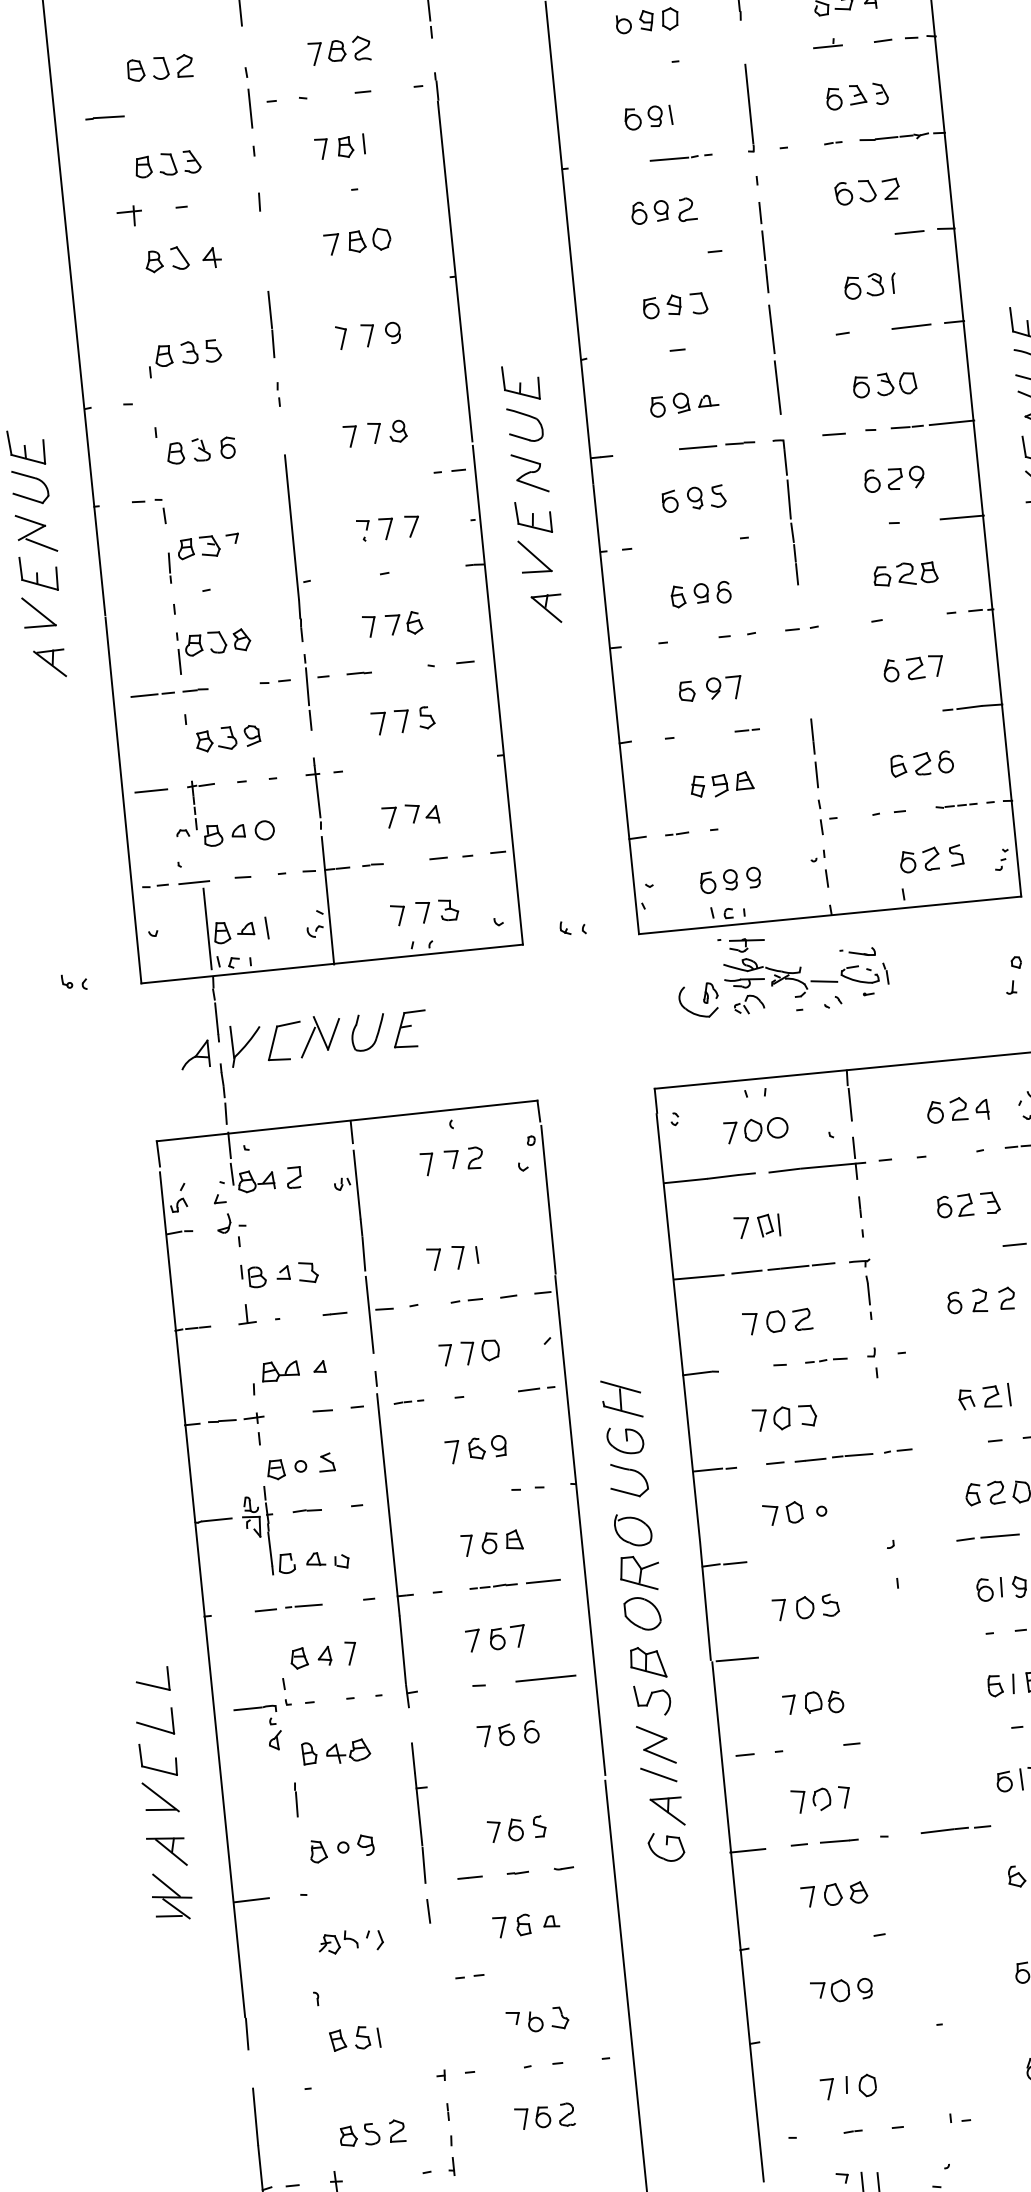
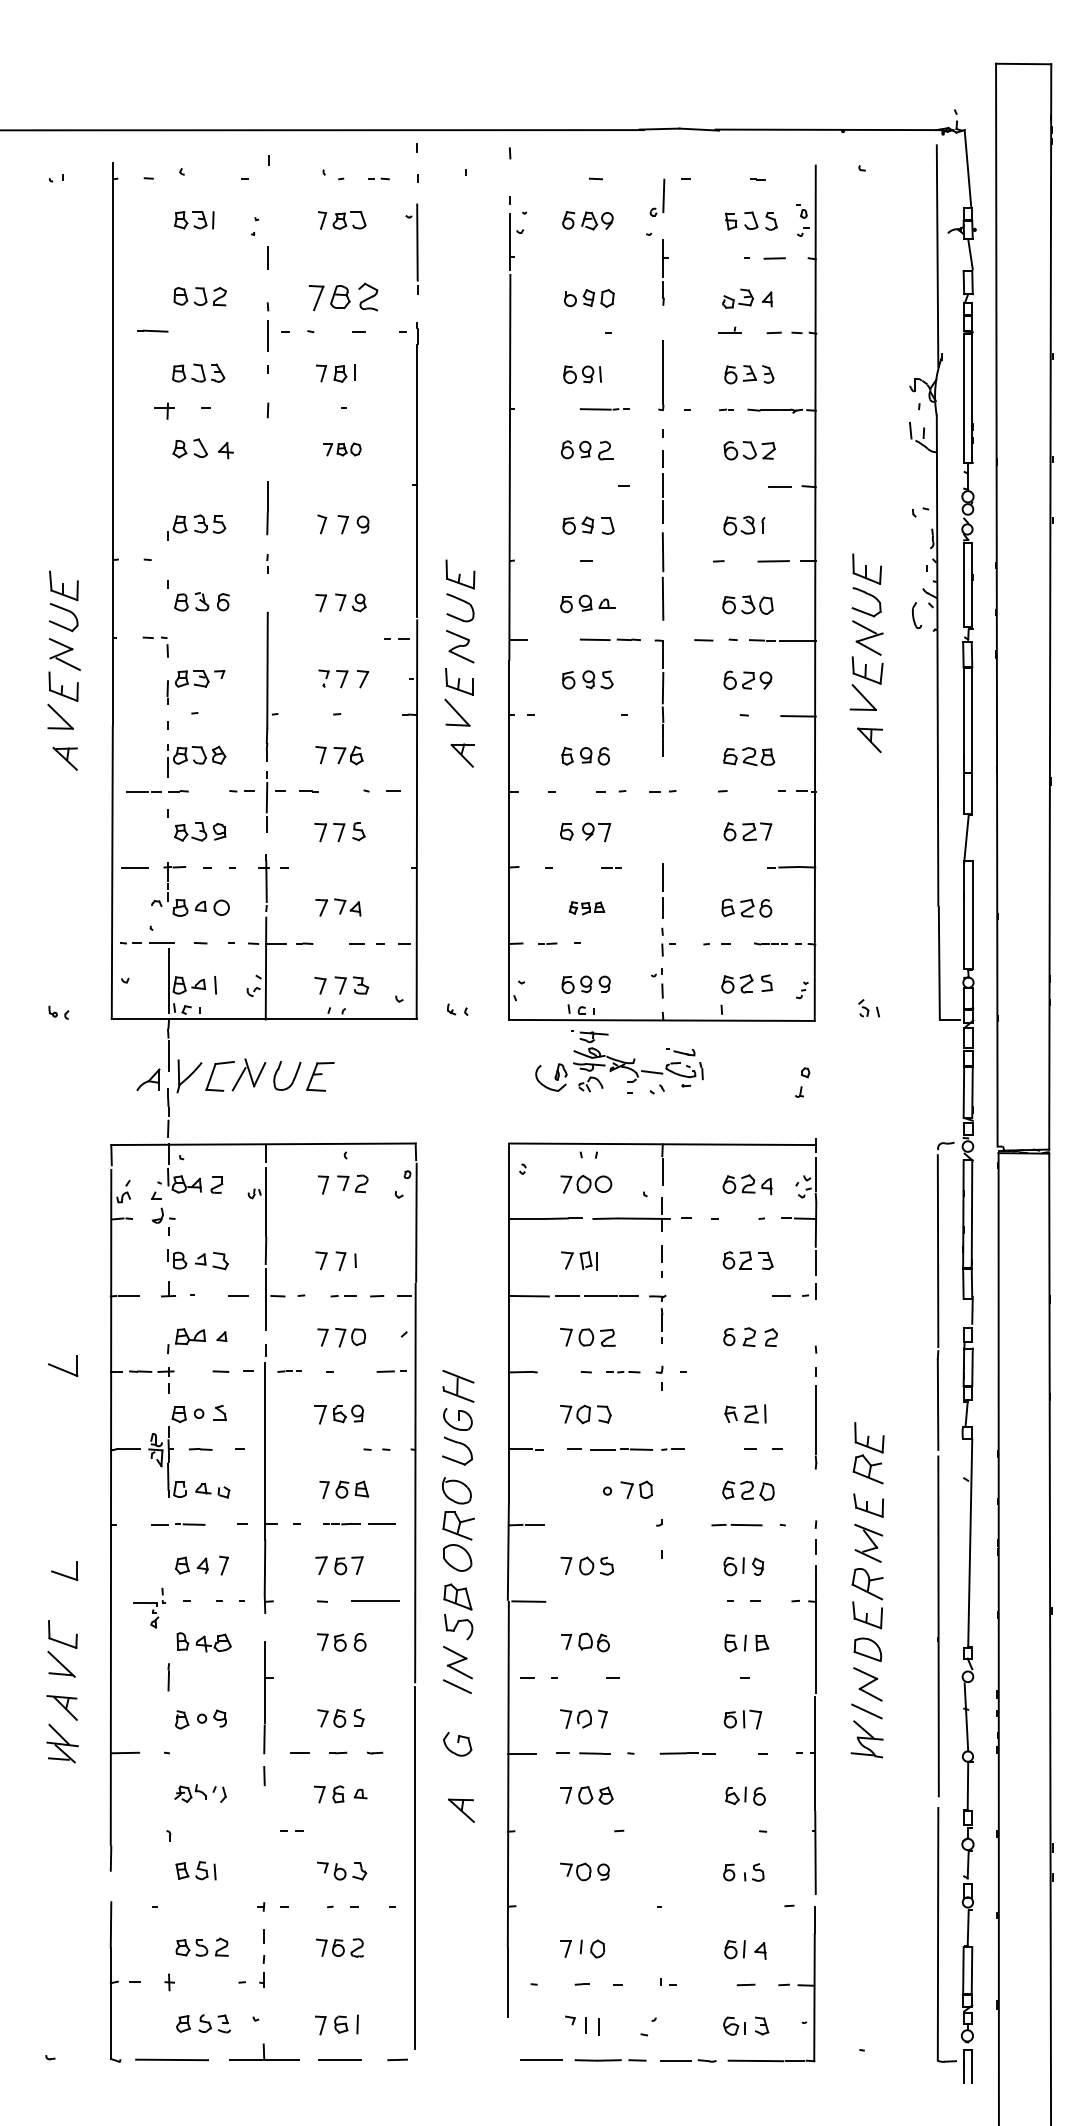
part: (339, 49) -> (343, 296), size x1.4
part: (357, 241) -> (342, 449), size x0.7
part: (721, 783) -> (586, 907), size x0.7
part: (782, 1513) -> (636, 1489), moved
part: (263, 1715) -> (149, 1607), size x0.7
part: (155, 1722) -> (63, 1365), moved
part: (667, 1811) -> (461, 1810), moved

